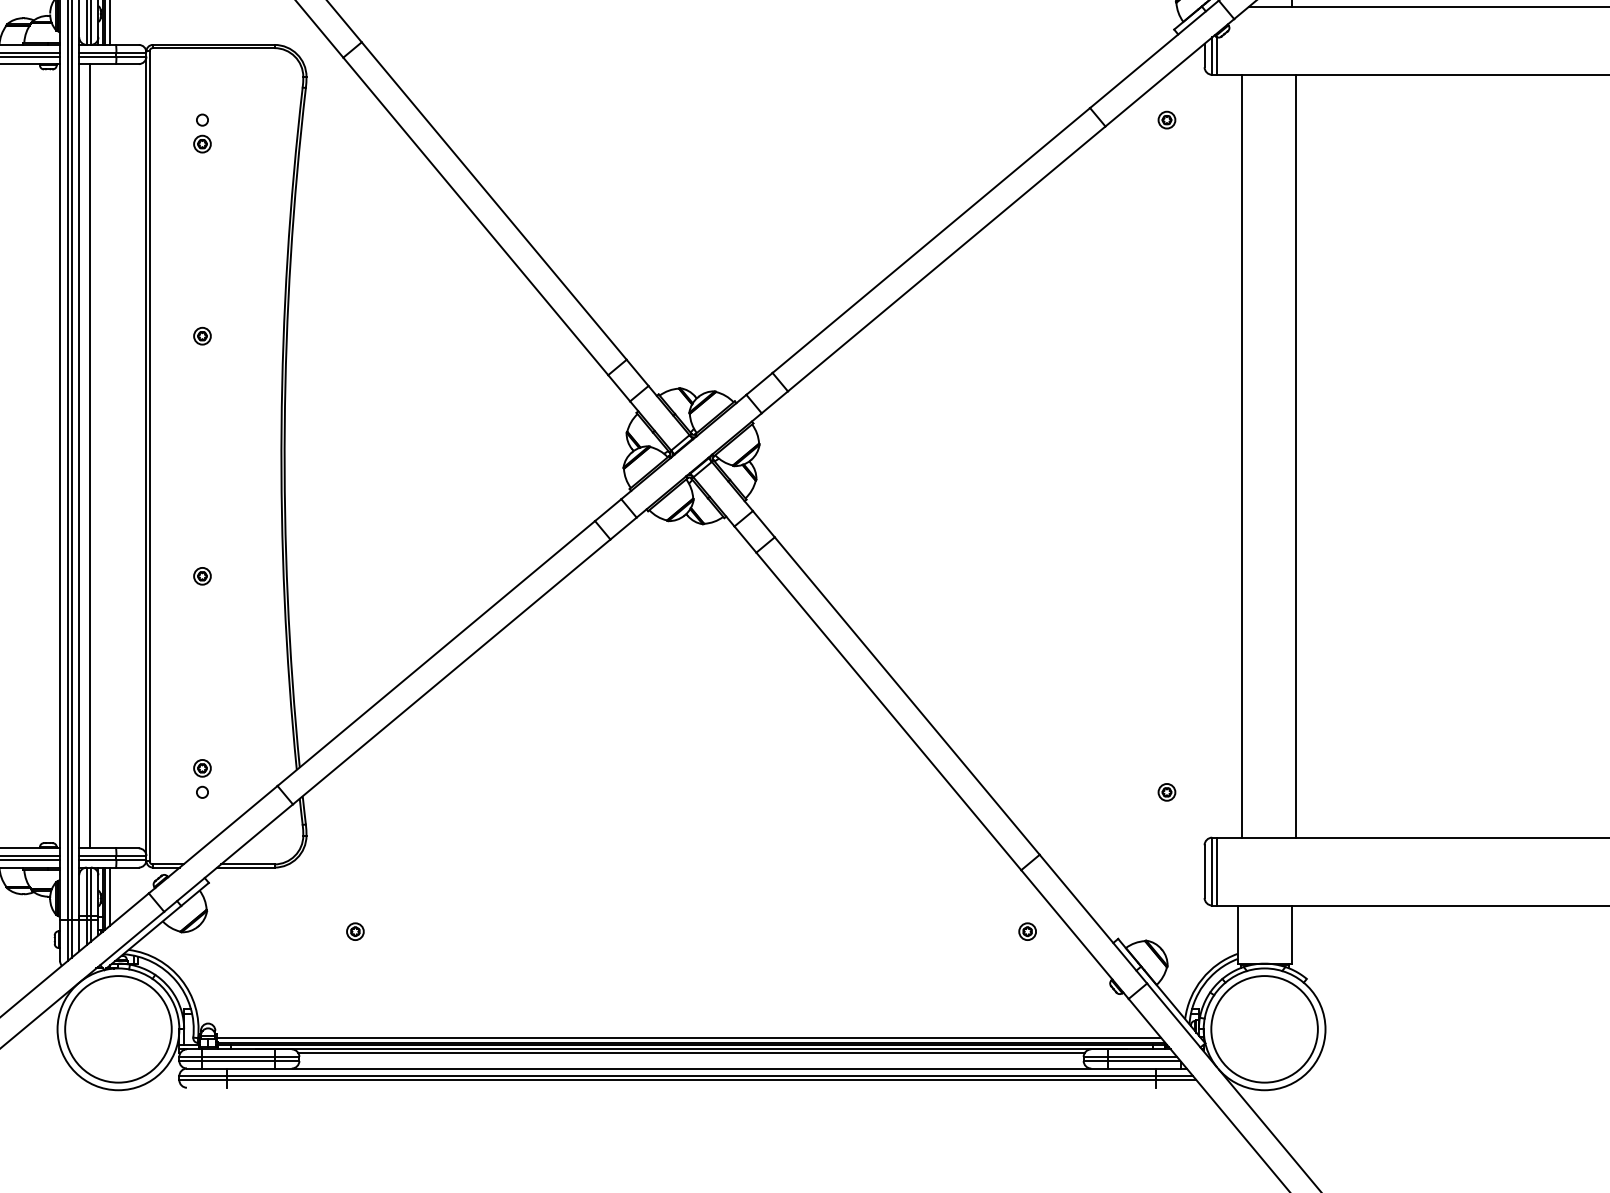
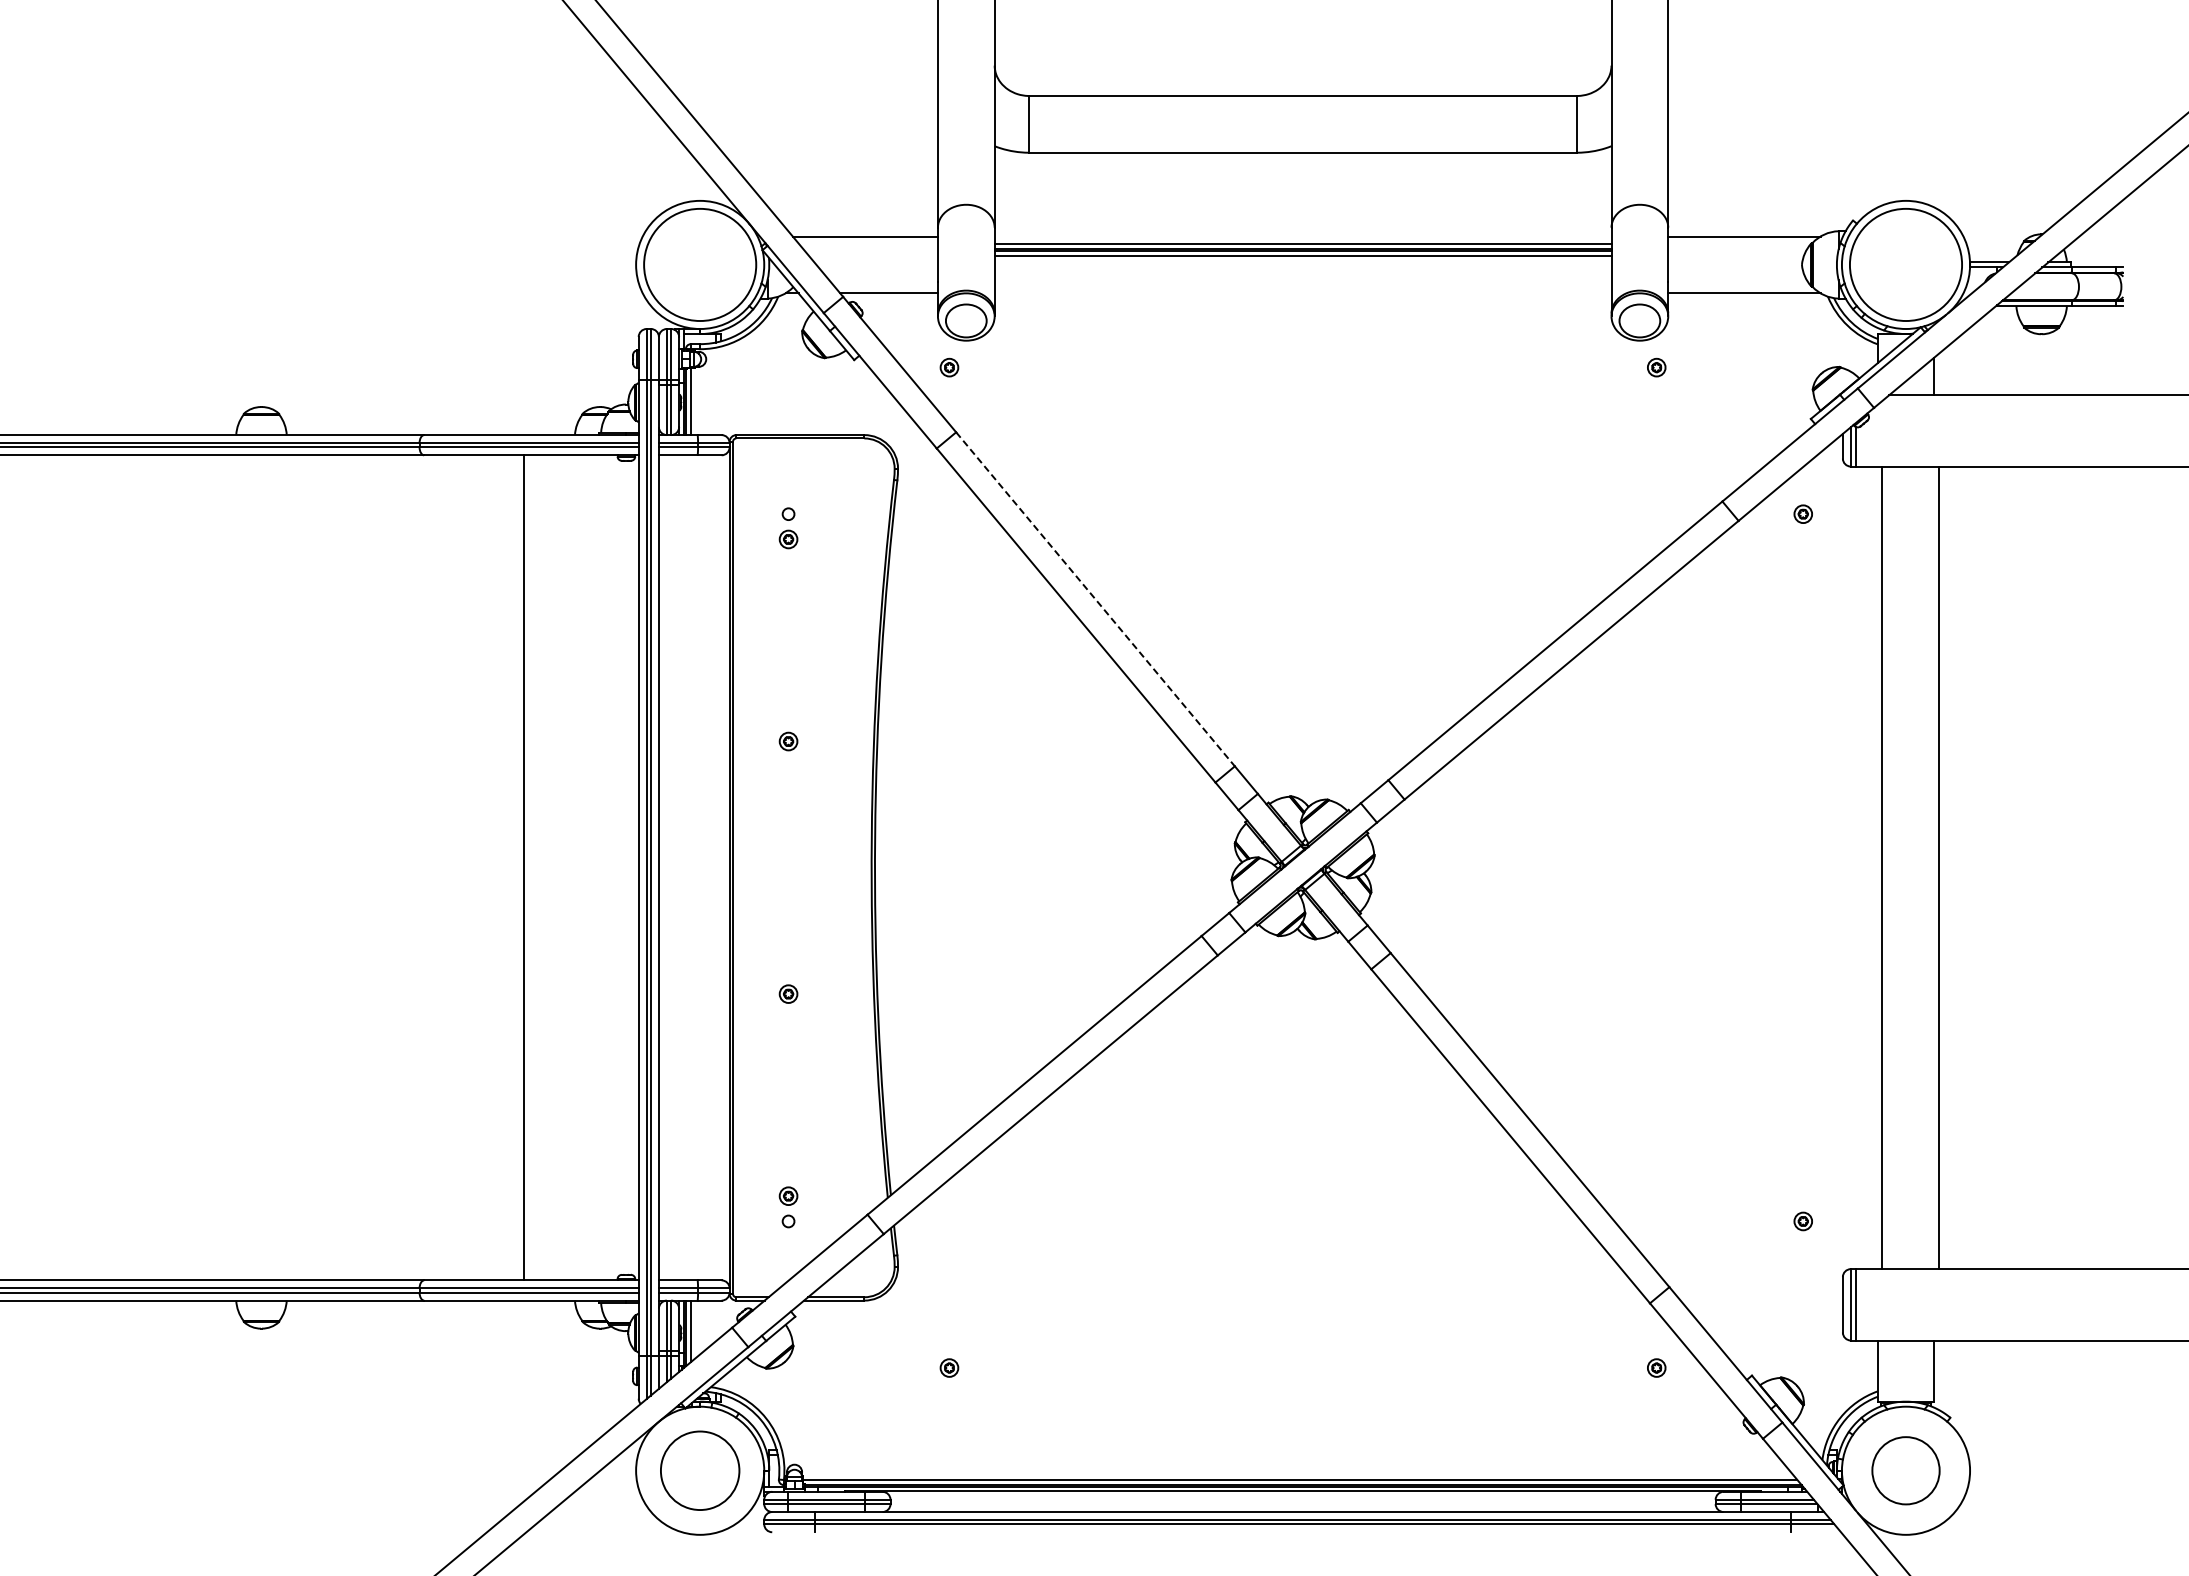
line: (494, 201) -> (1095, 599), solid -> dashed
line: (90, 455) -> (670, 867), removed
circle: (118, 1029) -> (700, 1470), size x0.7
circle: (1264, 1029) -> (1905, 1470), size x0.6
line: (690, 1053) -> (1302, 1496), removed

